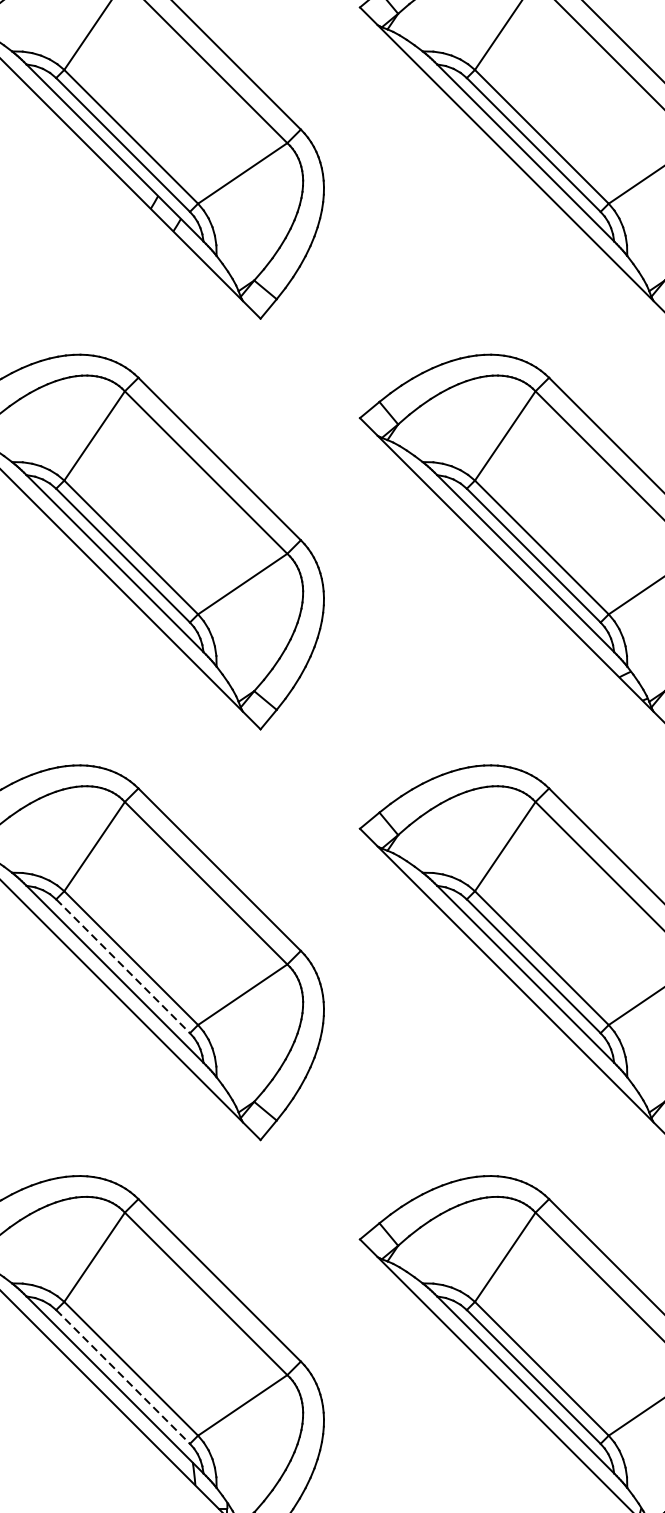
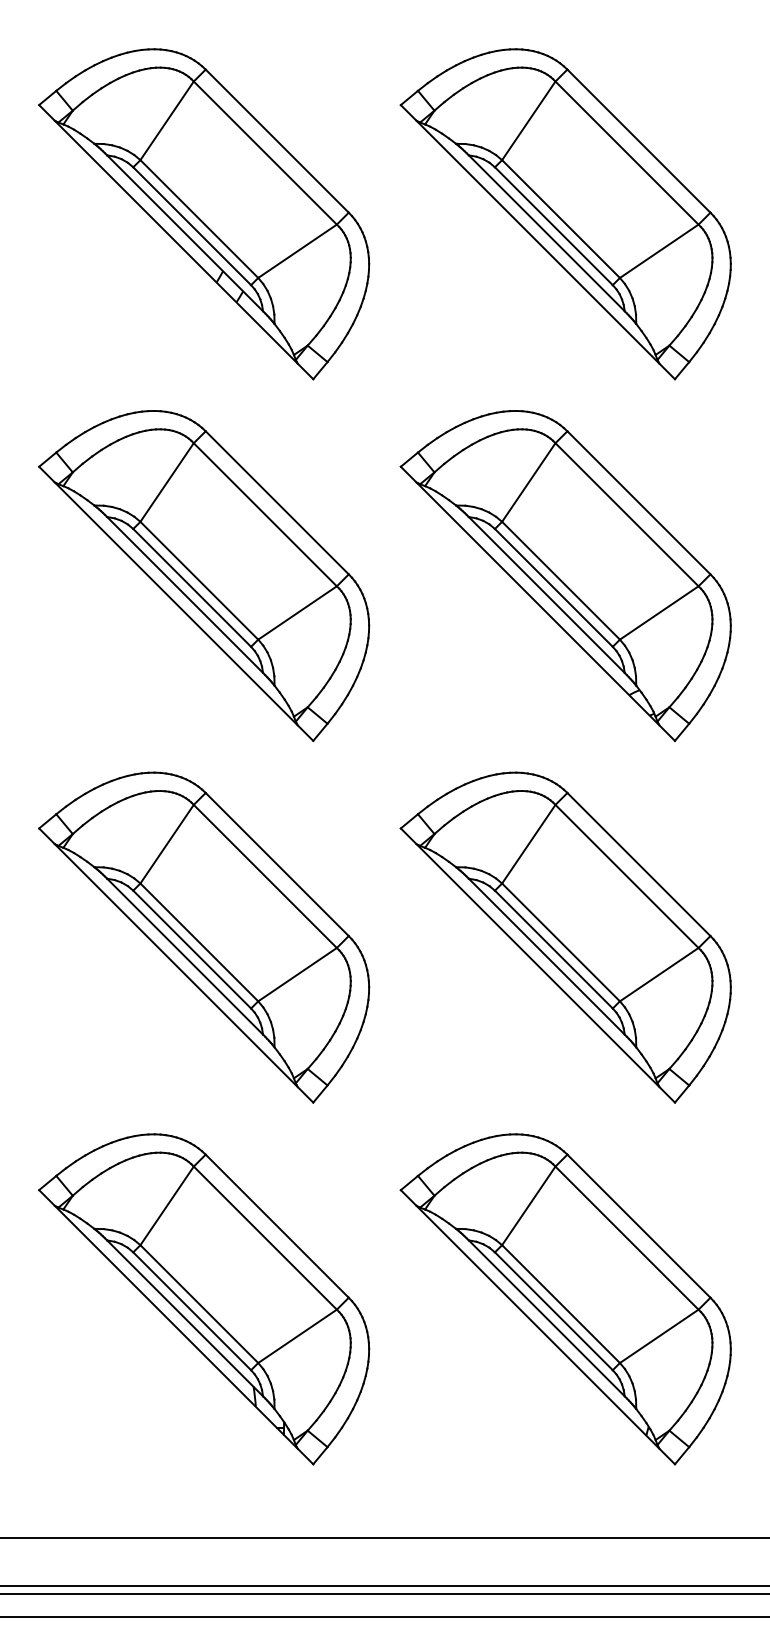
line: (123, 966) -> (192, 949), dashed -> solid
line: (123, 1377) -> (192, 1311), dashed -> solid

